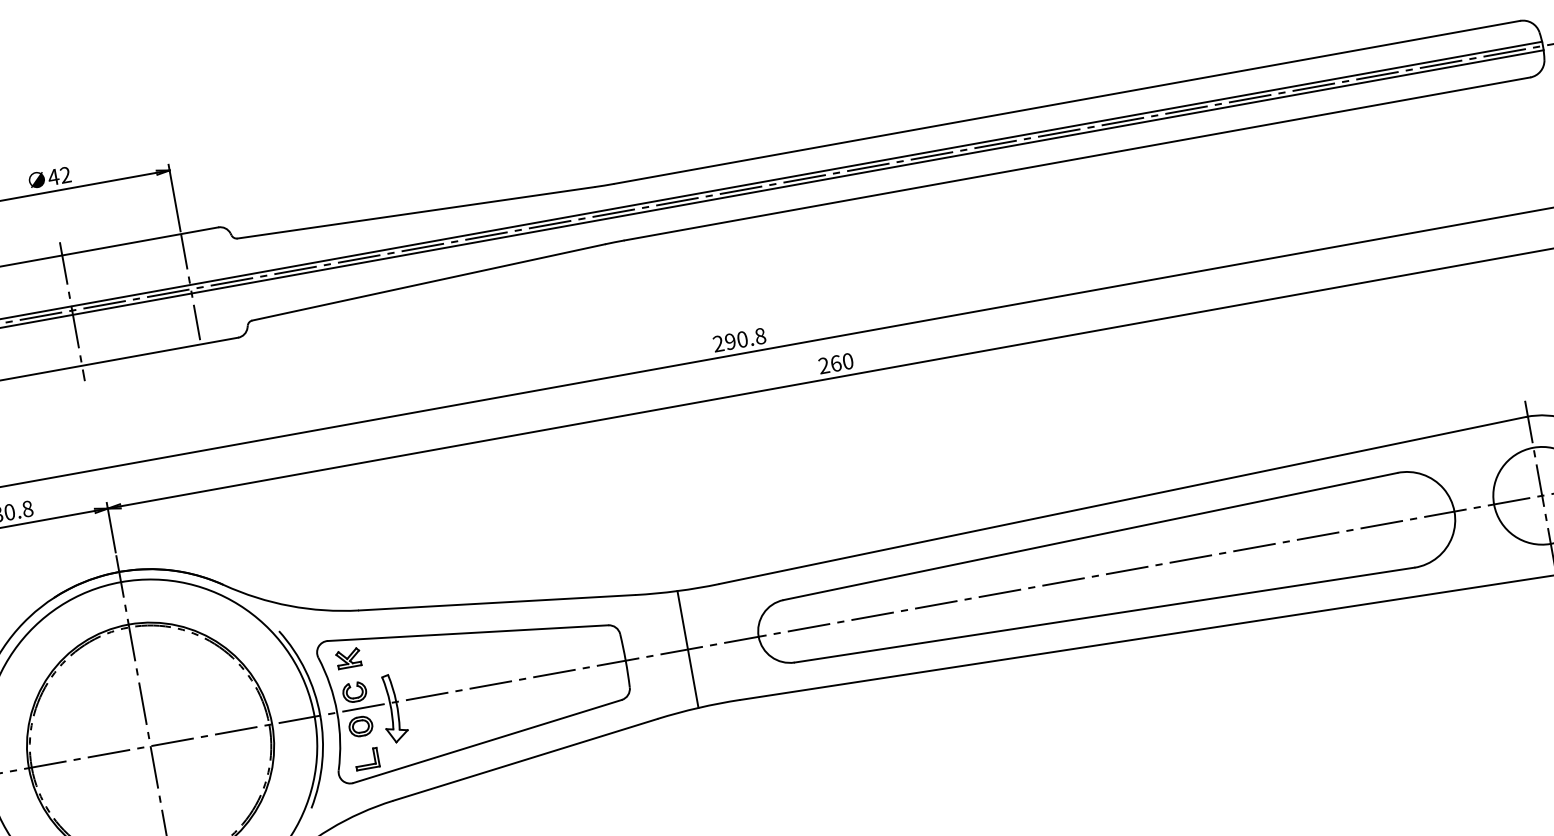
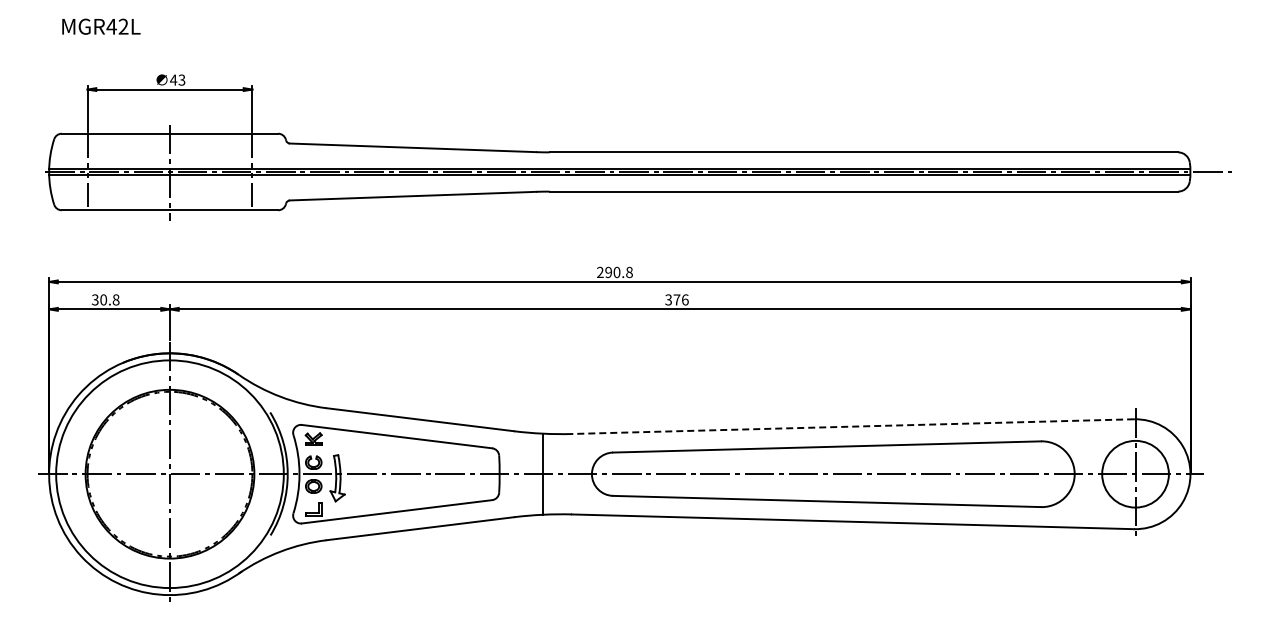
text: (65, 175) -> (181, 80), 42 -> 43
text: (835, 363) -> (676, 299), 260 -> 376
line: (1121, 500) -> (852, 426), solid -> dashed

